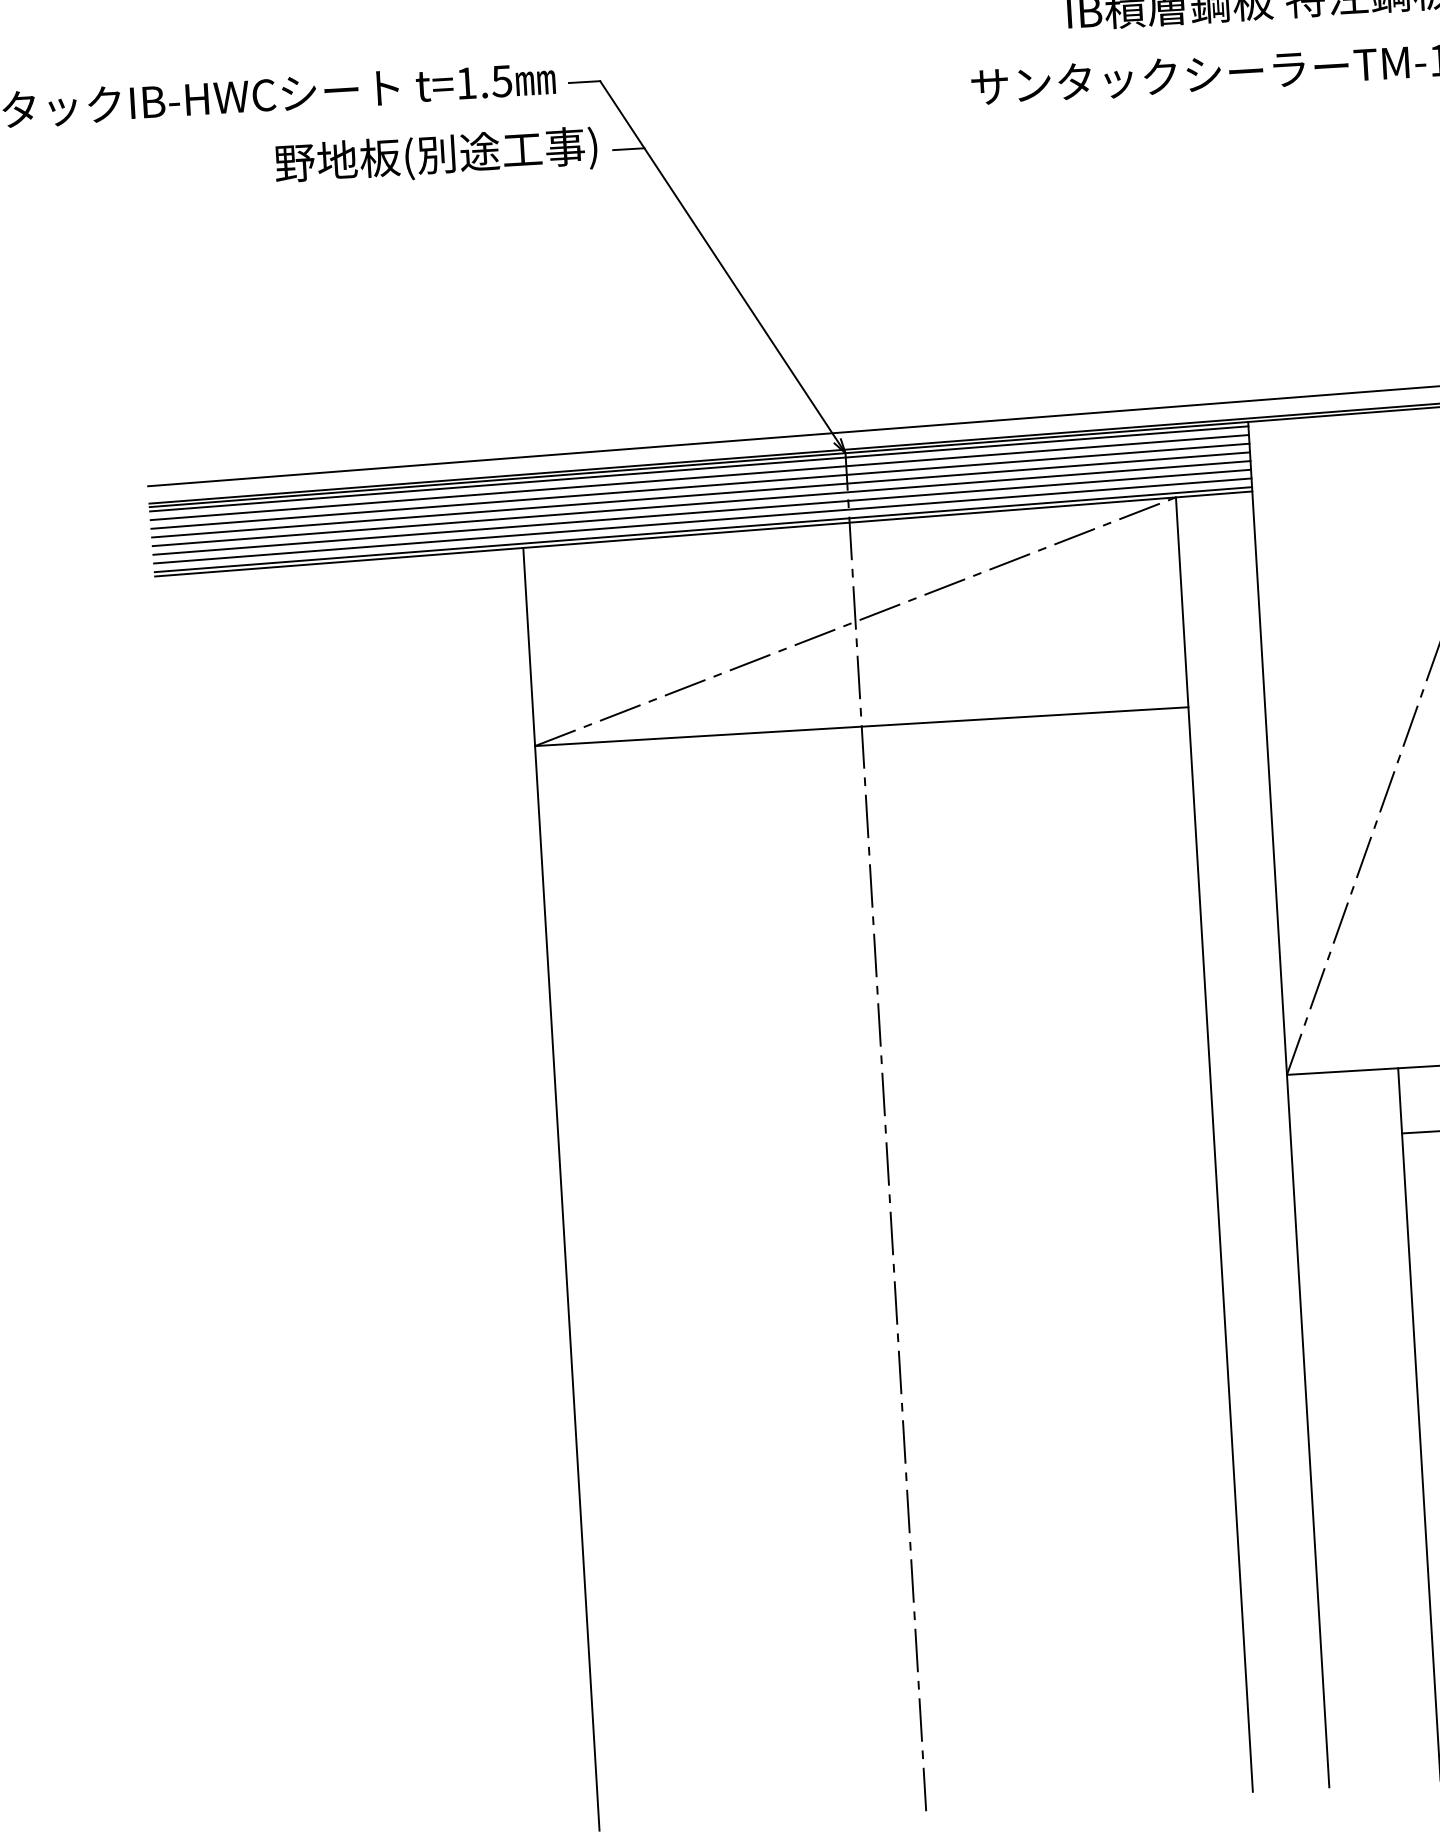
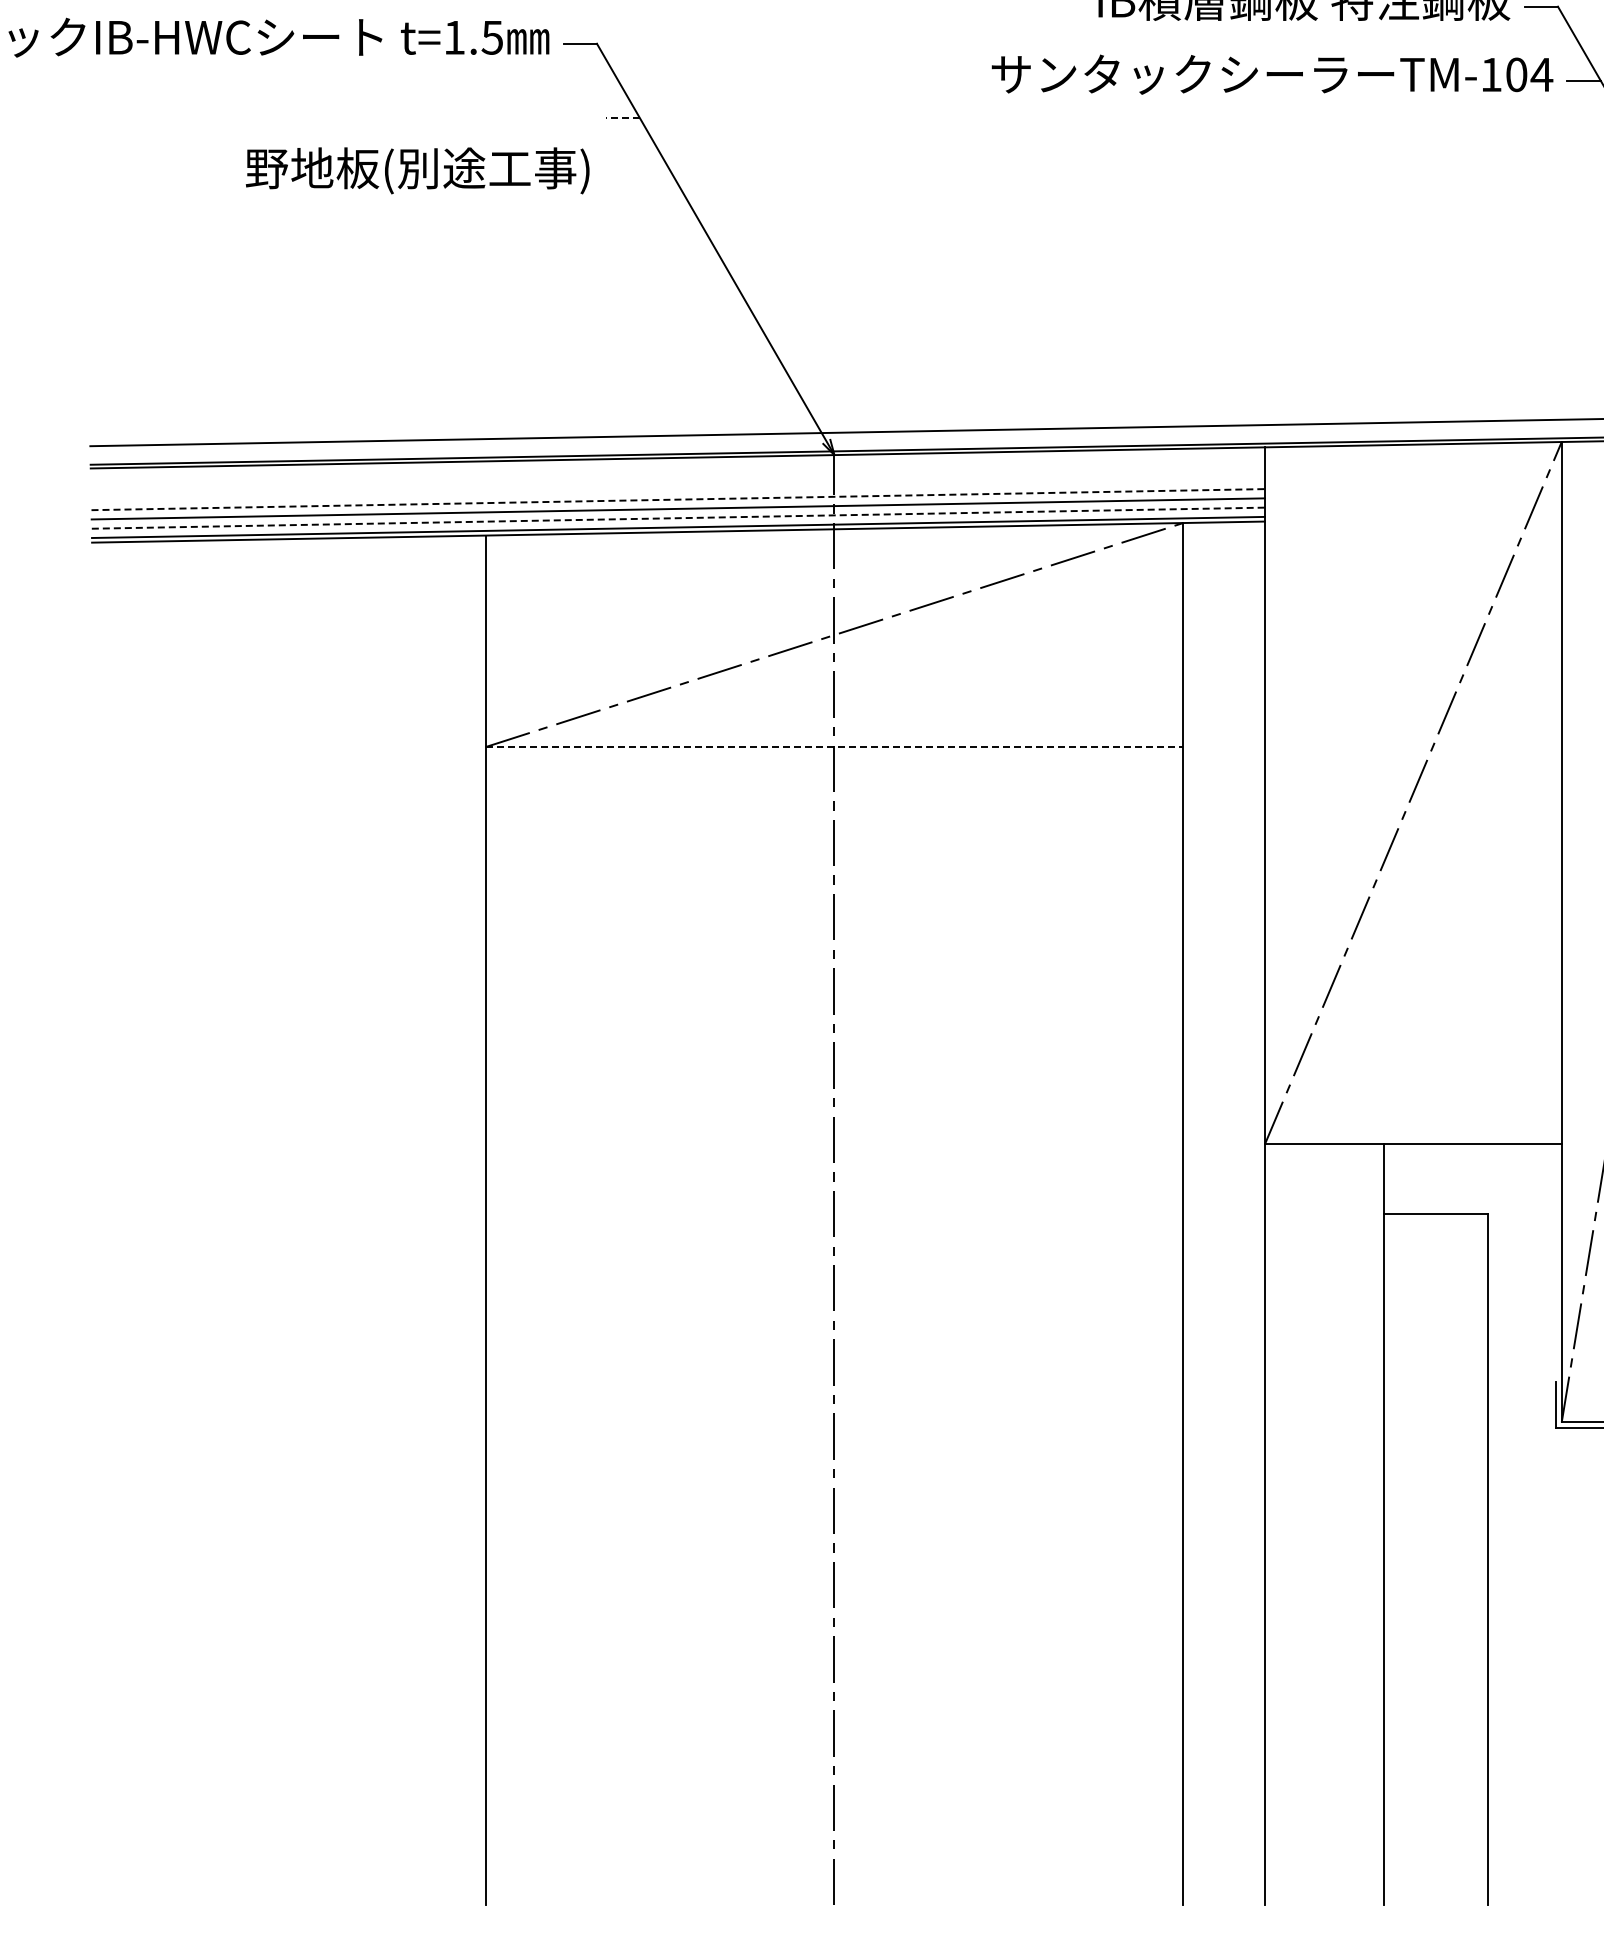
line: (629, 148) -> (623, 117), solid -> dashed
text: (436, 156) -> (417, 170), moved
line: (698, 468) -> (677, 462), removed
line: (699, 477) -> (677, 471), removed
line: (699, 485) -> (677, 480), removed
line: (700, 494) -> (677, 489), removed
line: (701, 503) -> (678, 499), solid -> dashed
line: (702, 521) -> (678, 518), solid -> dashed
line: (861, 727) -> (834, 747), solid -> dashed

